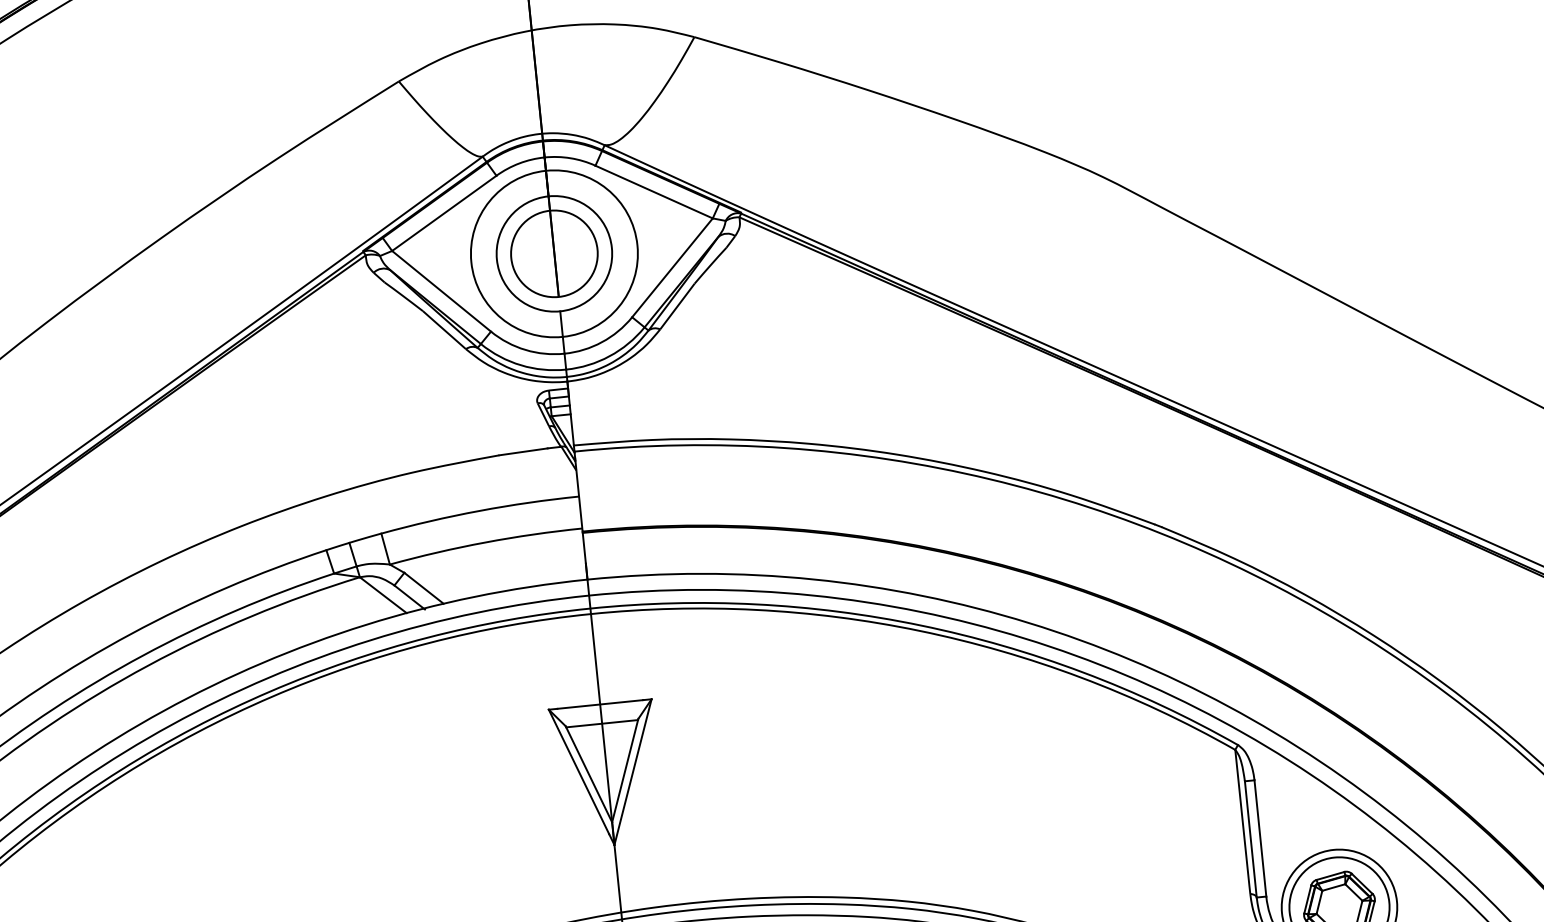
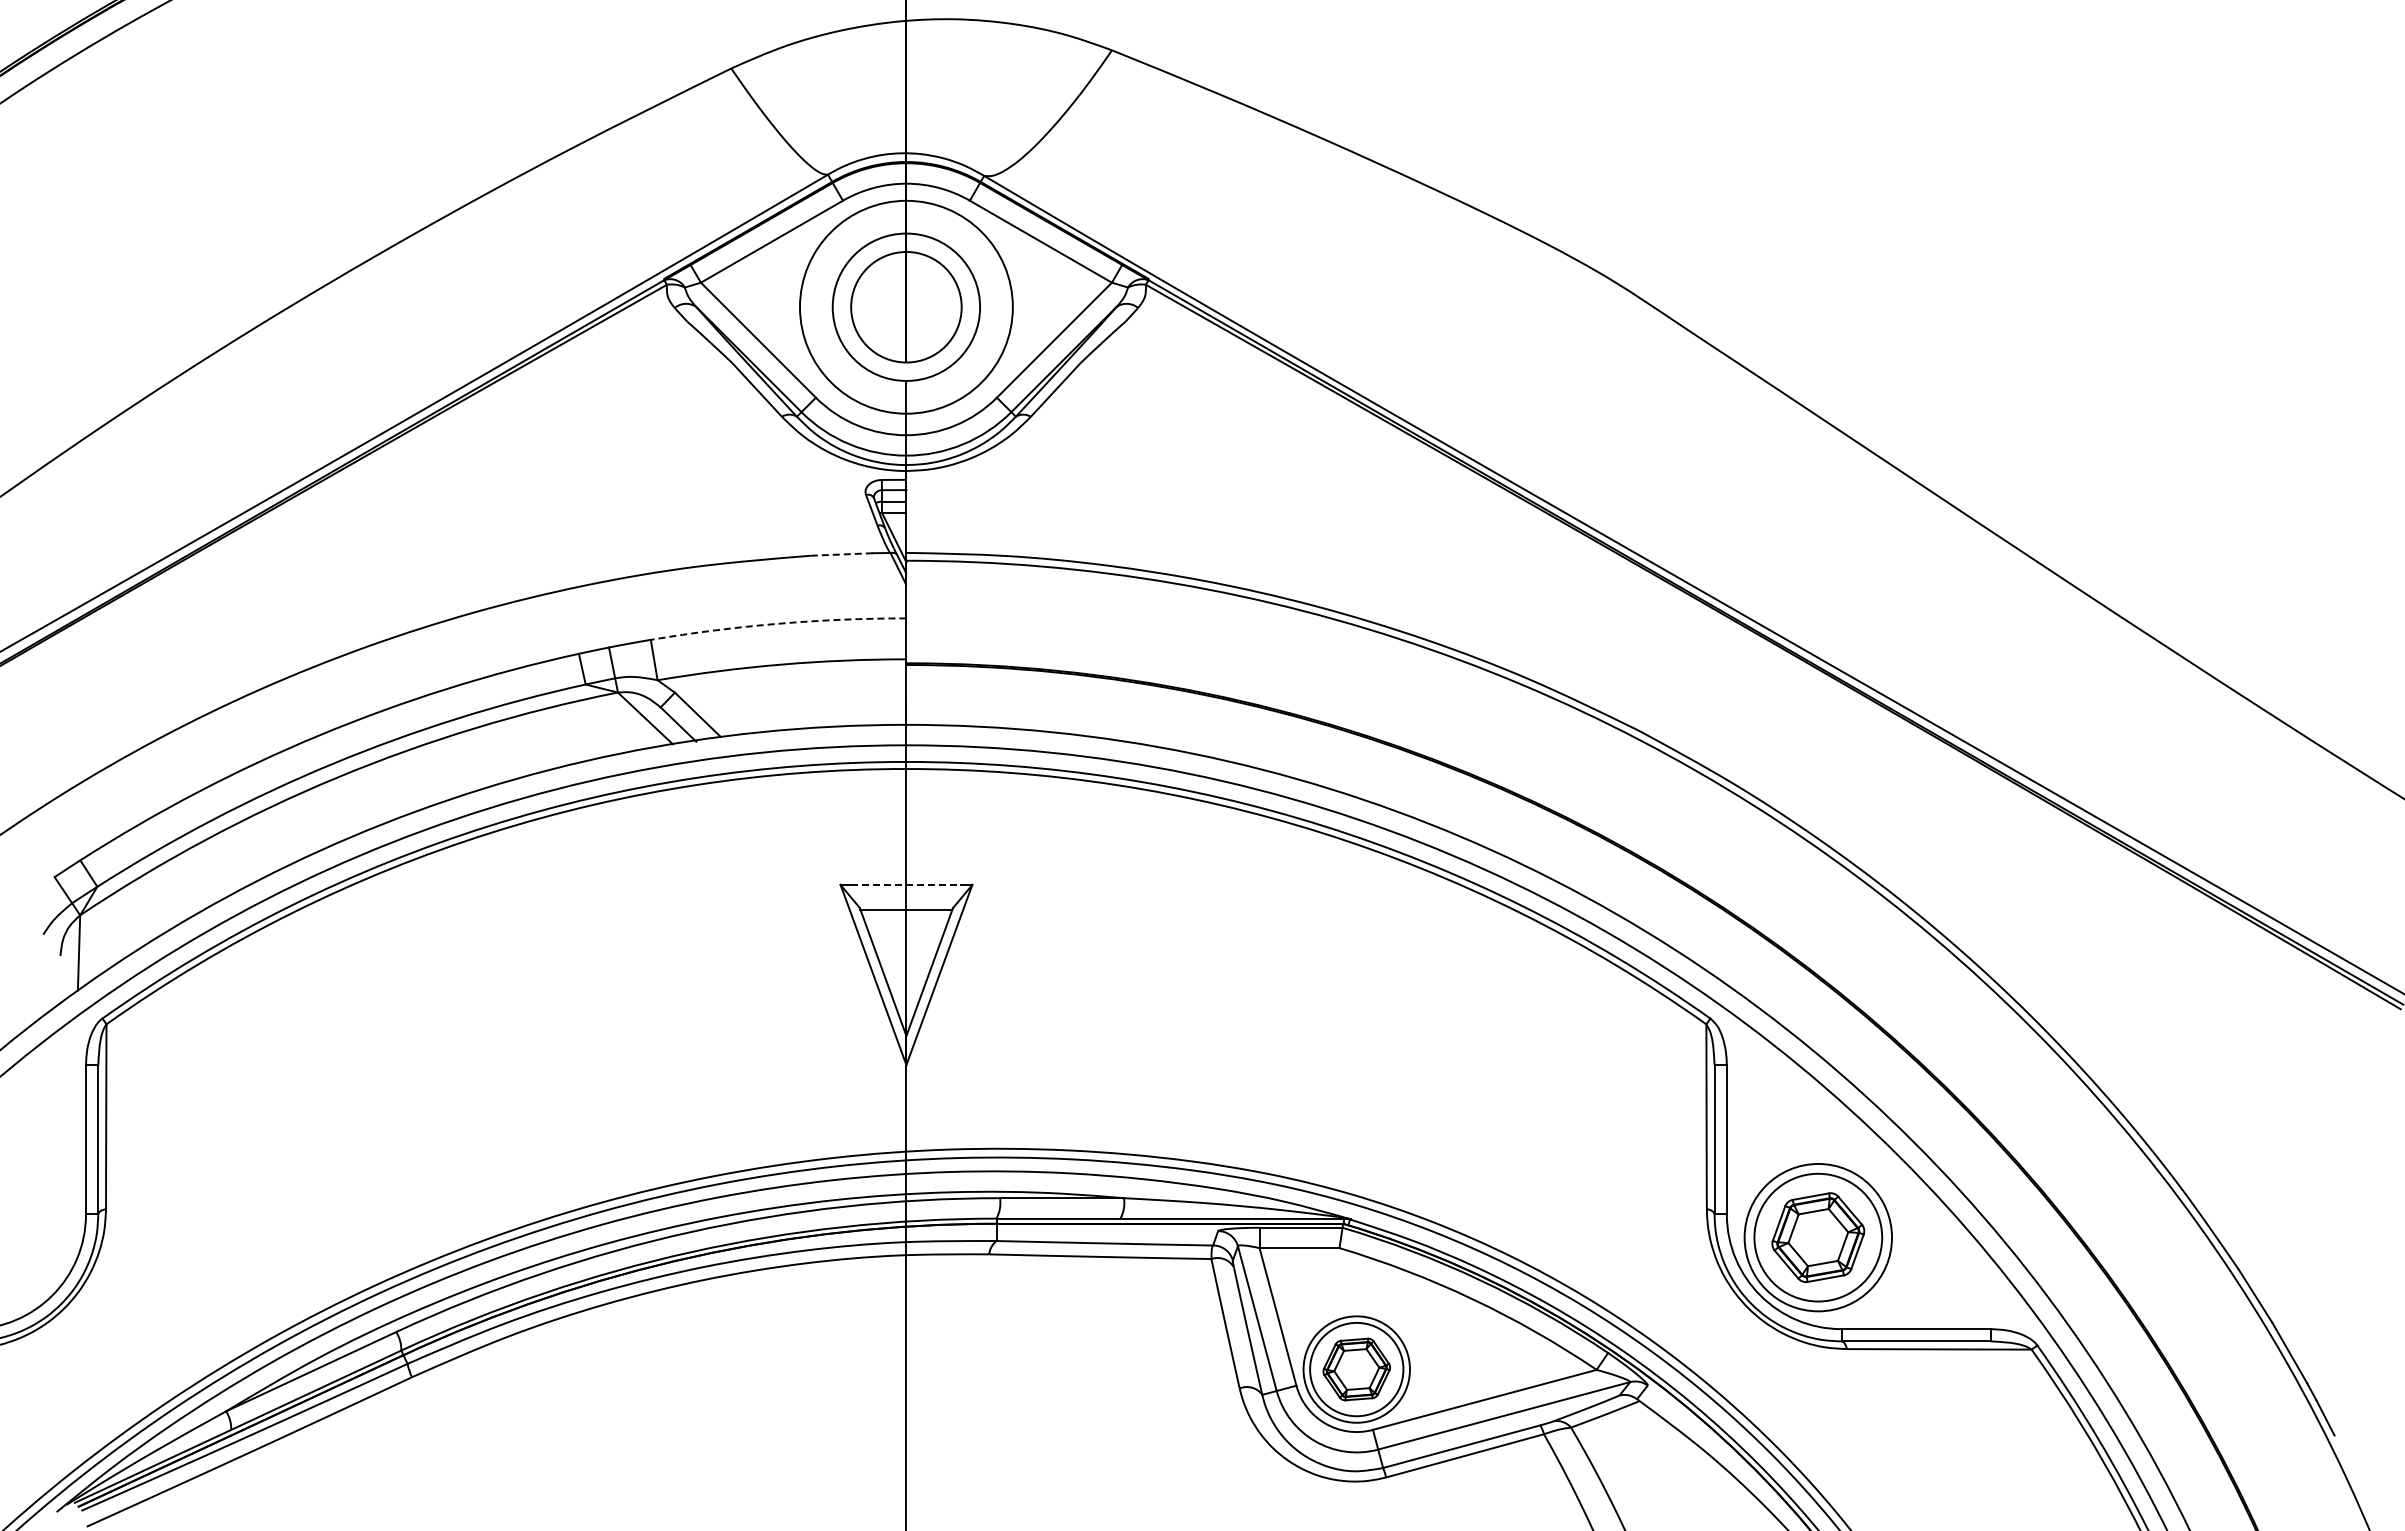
line: (523, 451) -> (841, 554), solid -> dashed
arc: (479, 510) -> (778, 623), solid -> dashed
line: (600, 704) -> (906, 884), solid -> dashed

